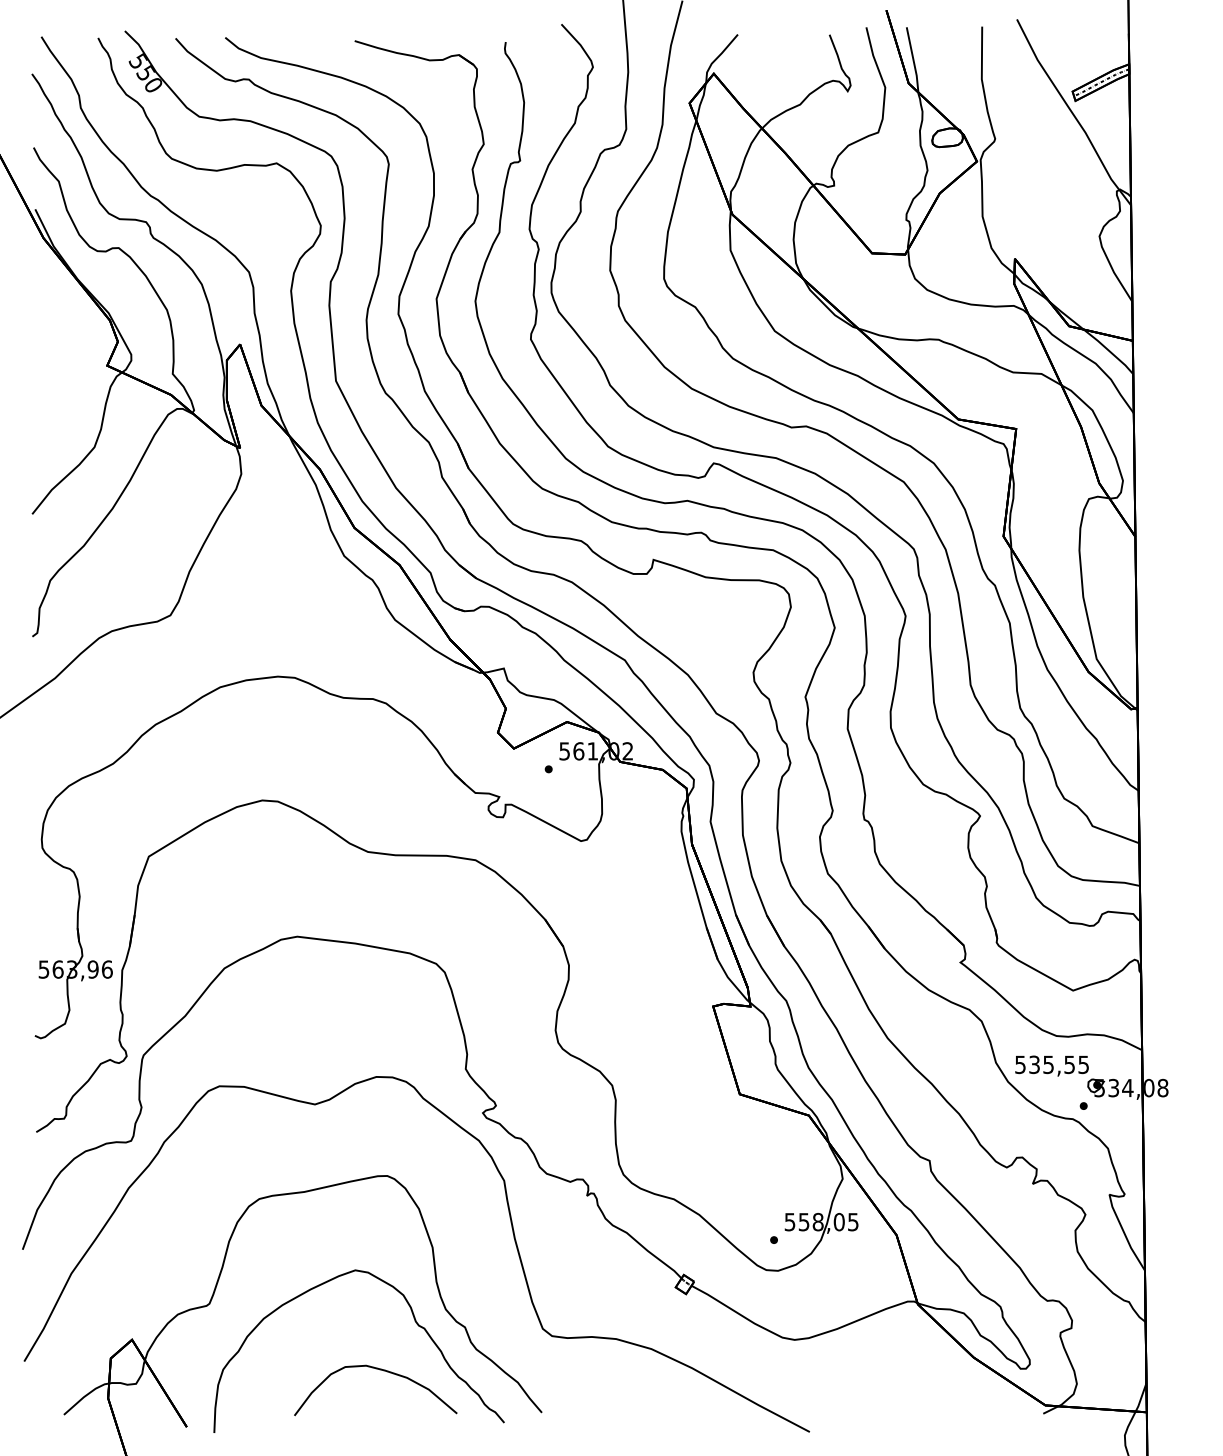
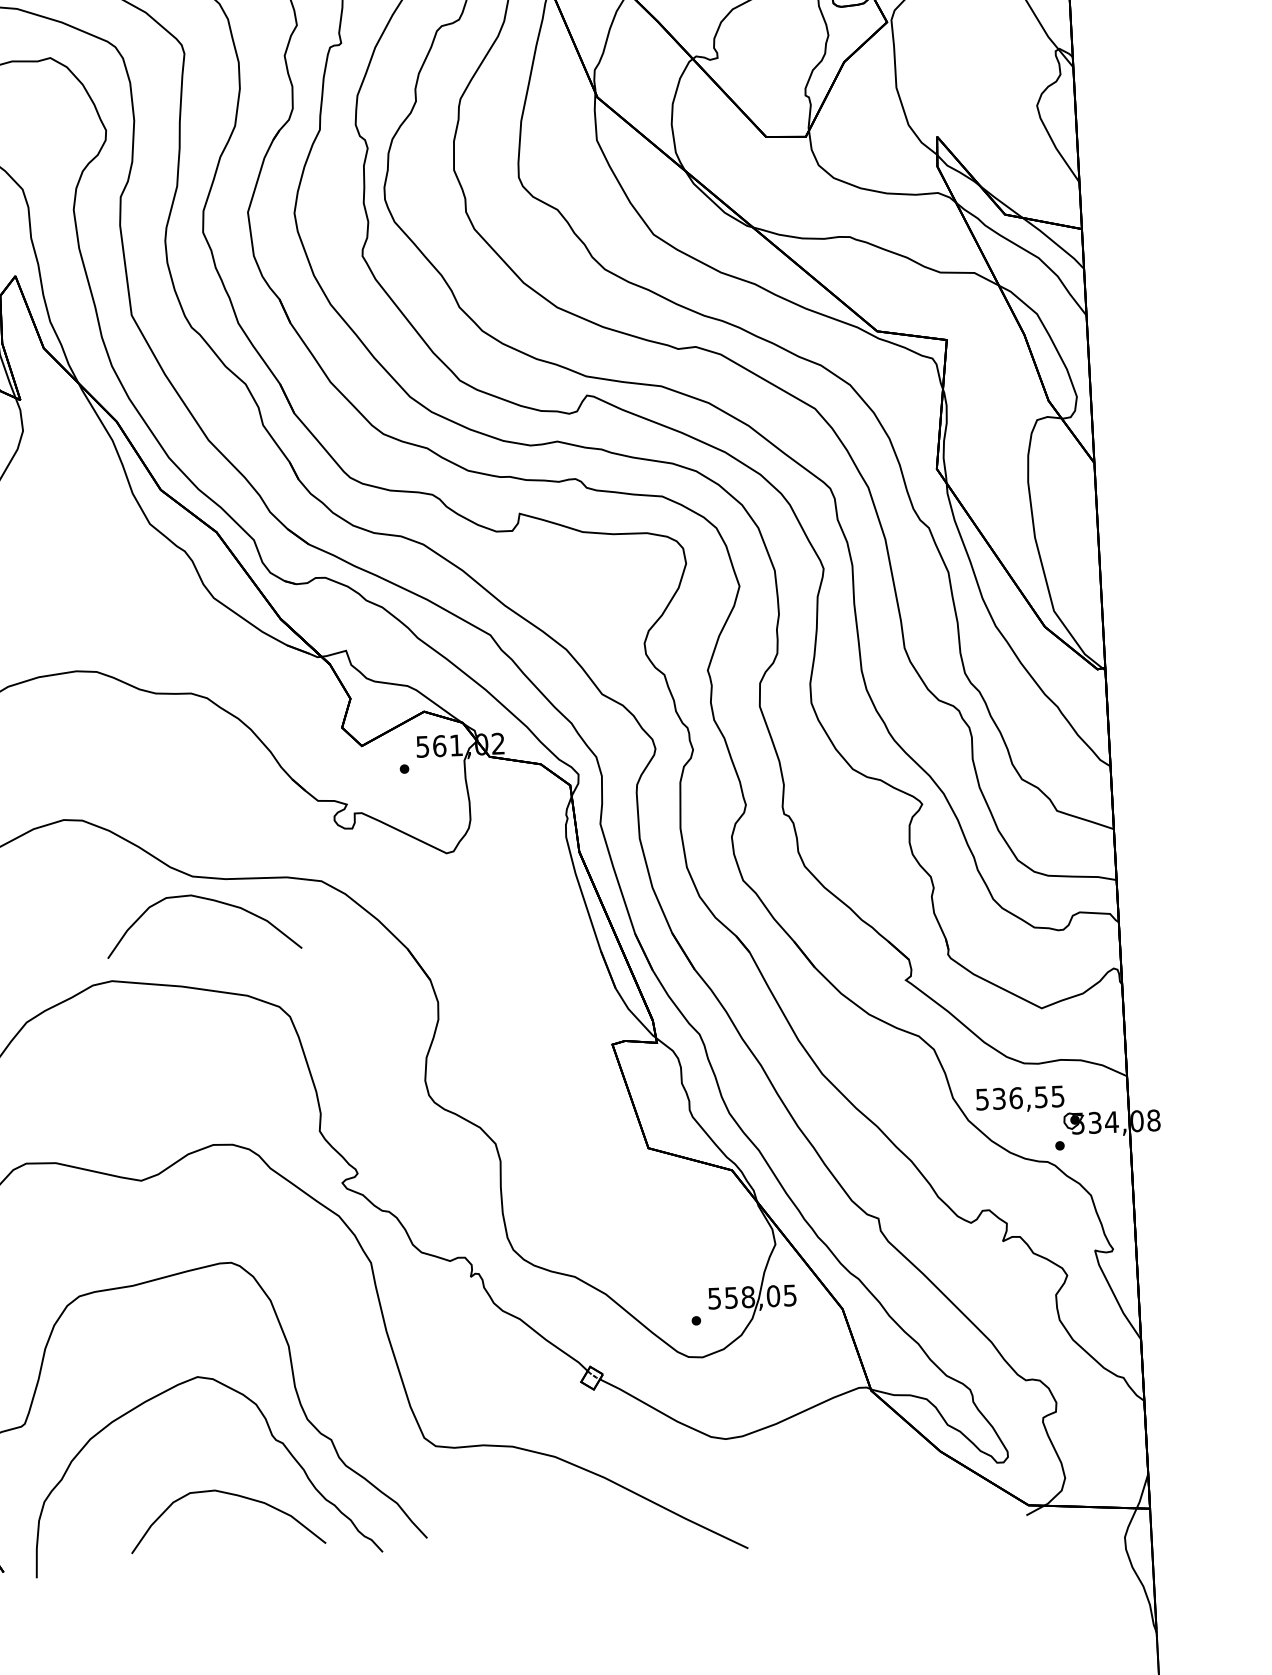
curve: (379, 872) -> (207, 900), added
text: (1048, 1064) -> (1015, 1097), 535,55 -> 536,55

